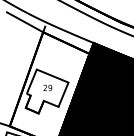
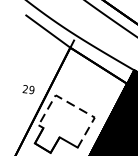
line: (52, 75) -> (75, 105), solid -> dashed
text: (47, 87) -> (28, 88), moved

